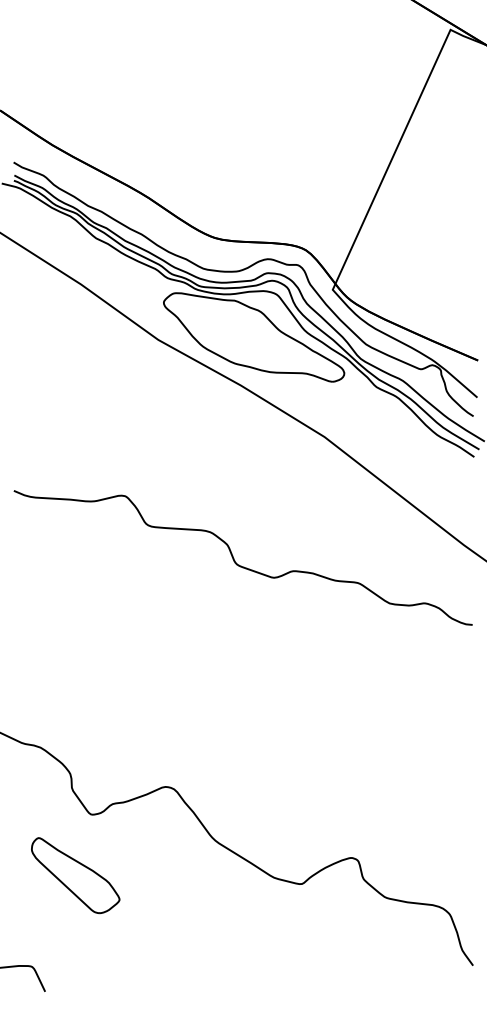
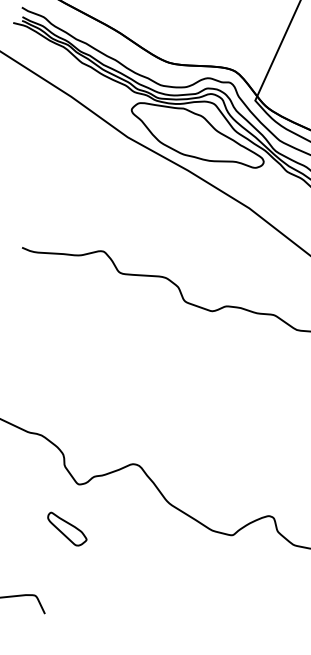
part: (75, 875) -> (67, 528), size x0.6

